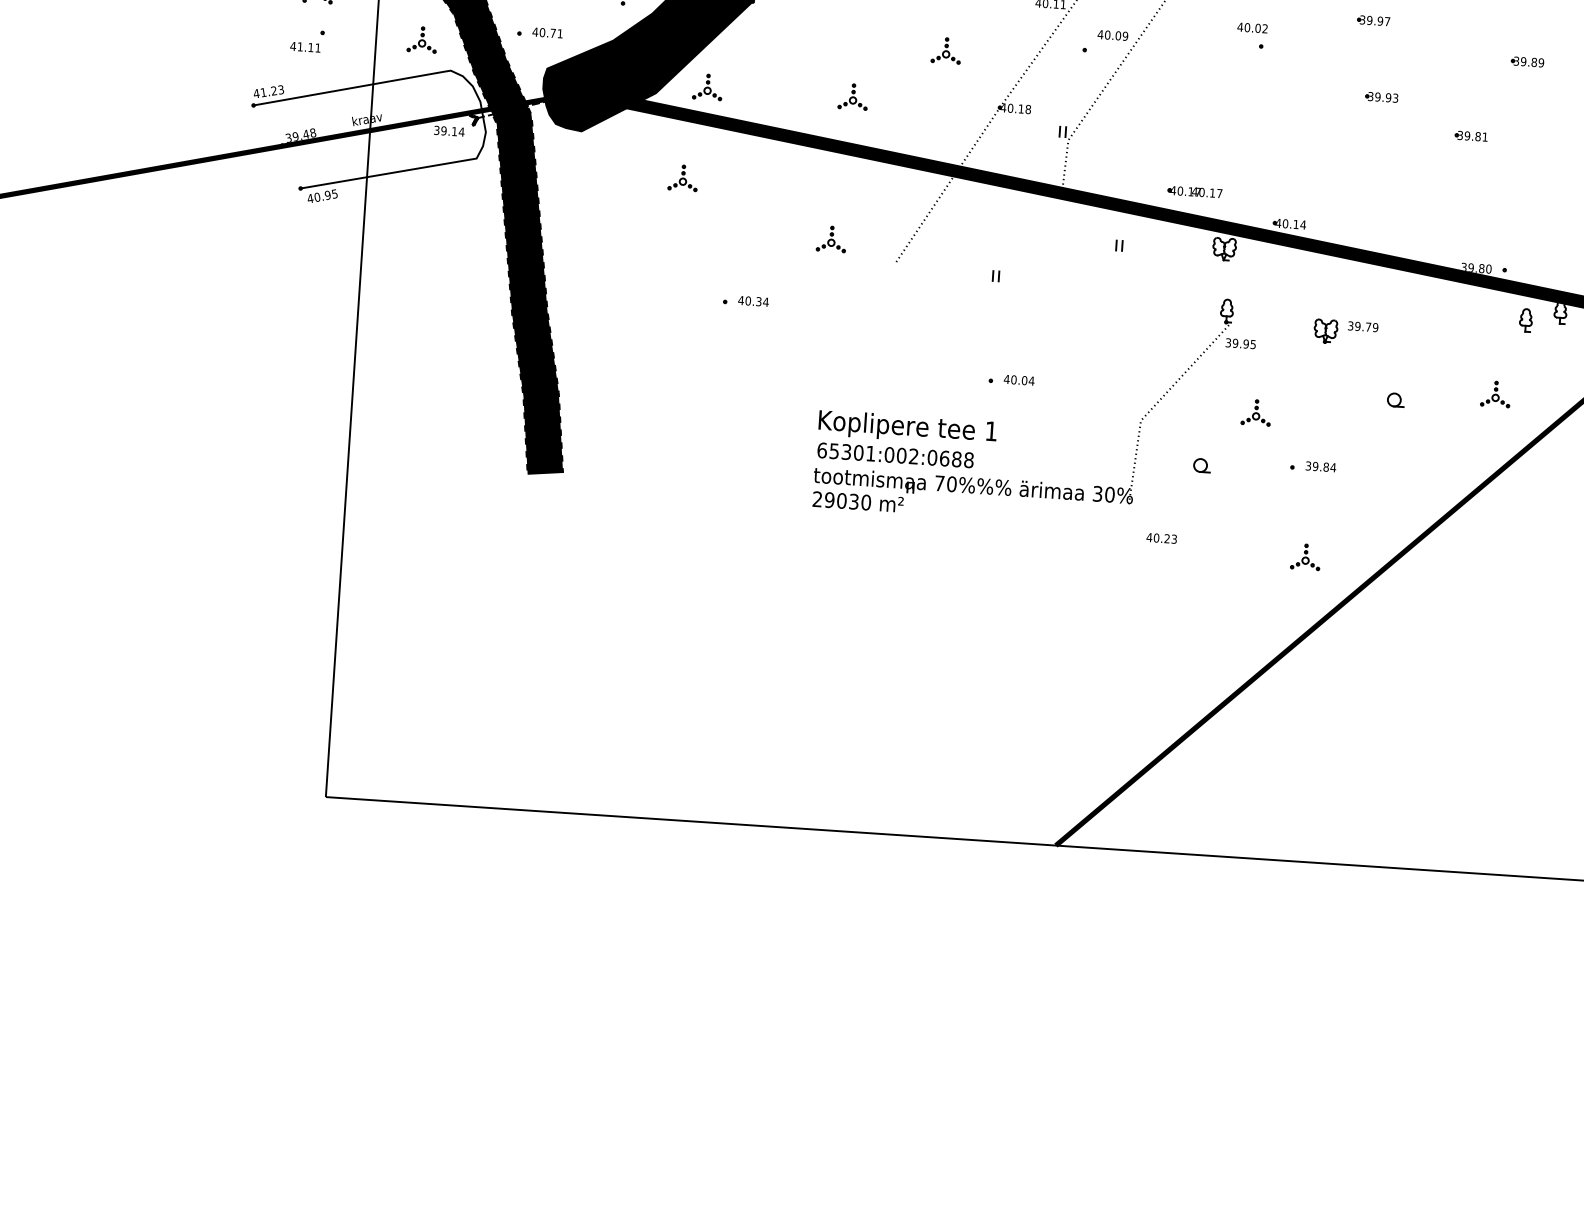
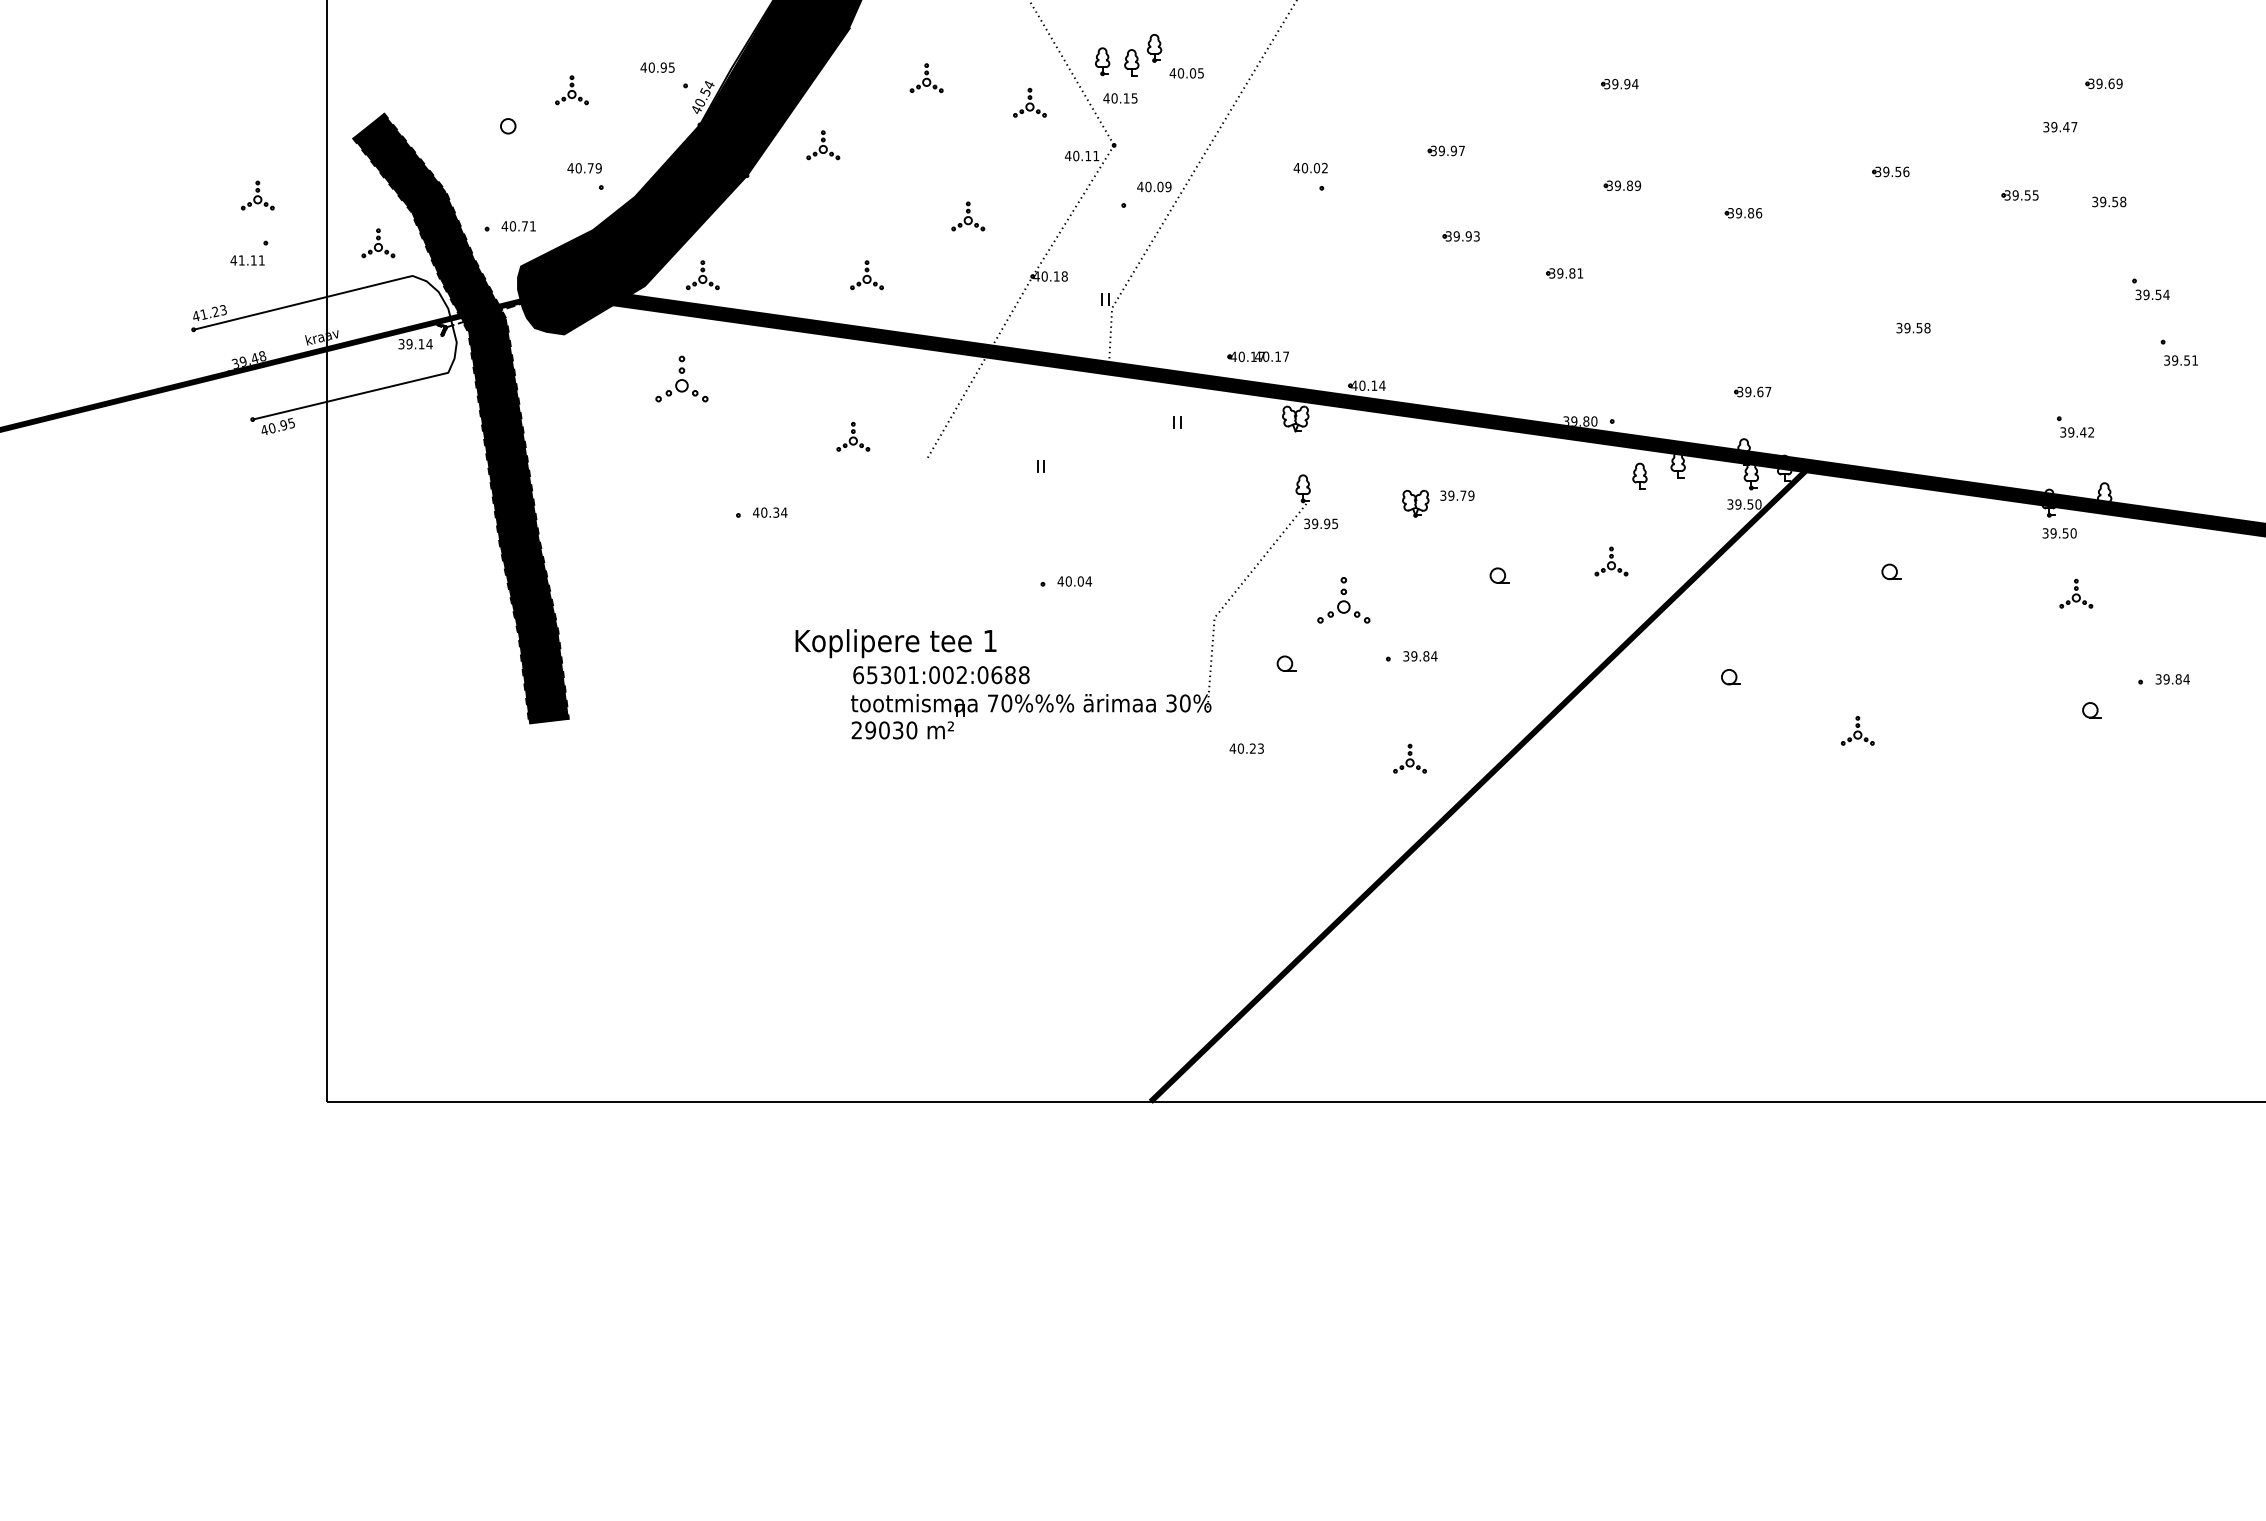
part: (682, 178) -> (681, 379), size x1.6
part: (1256, 412) -> (1343, 599), size x1.6
text: (907, 427) -> (895, 643), moved

